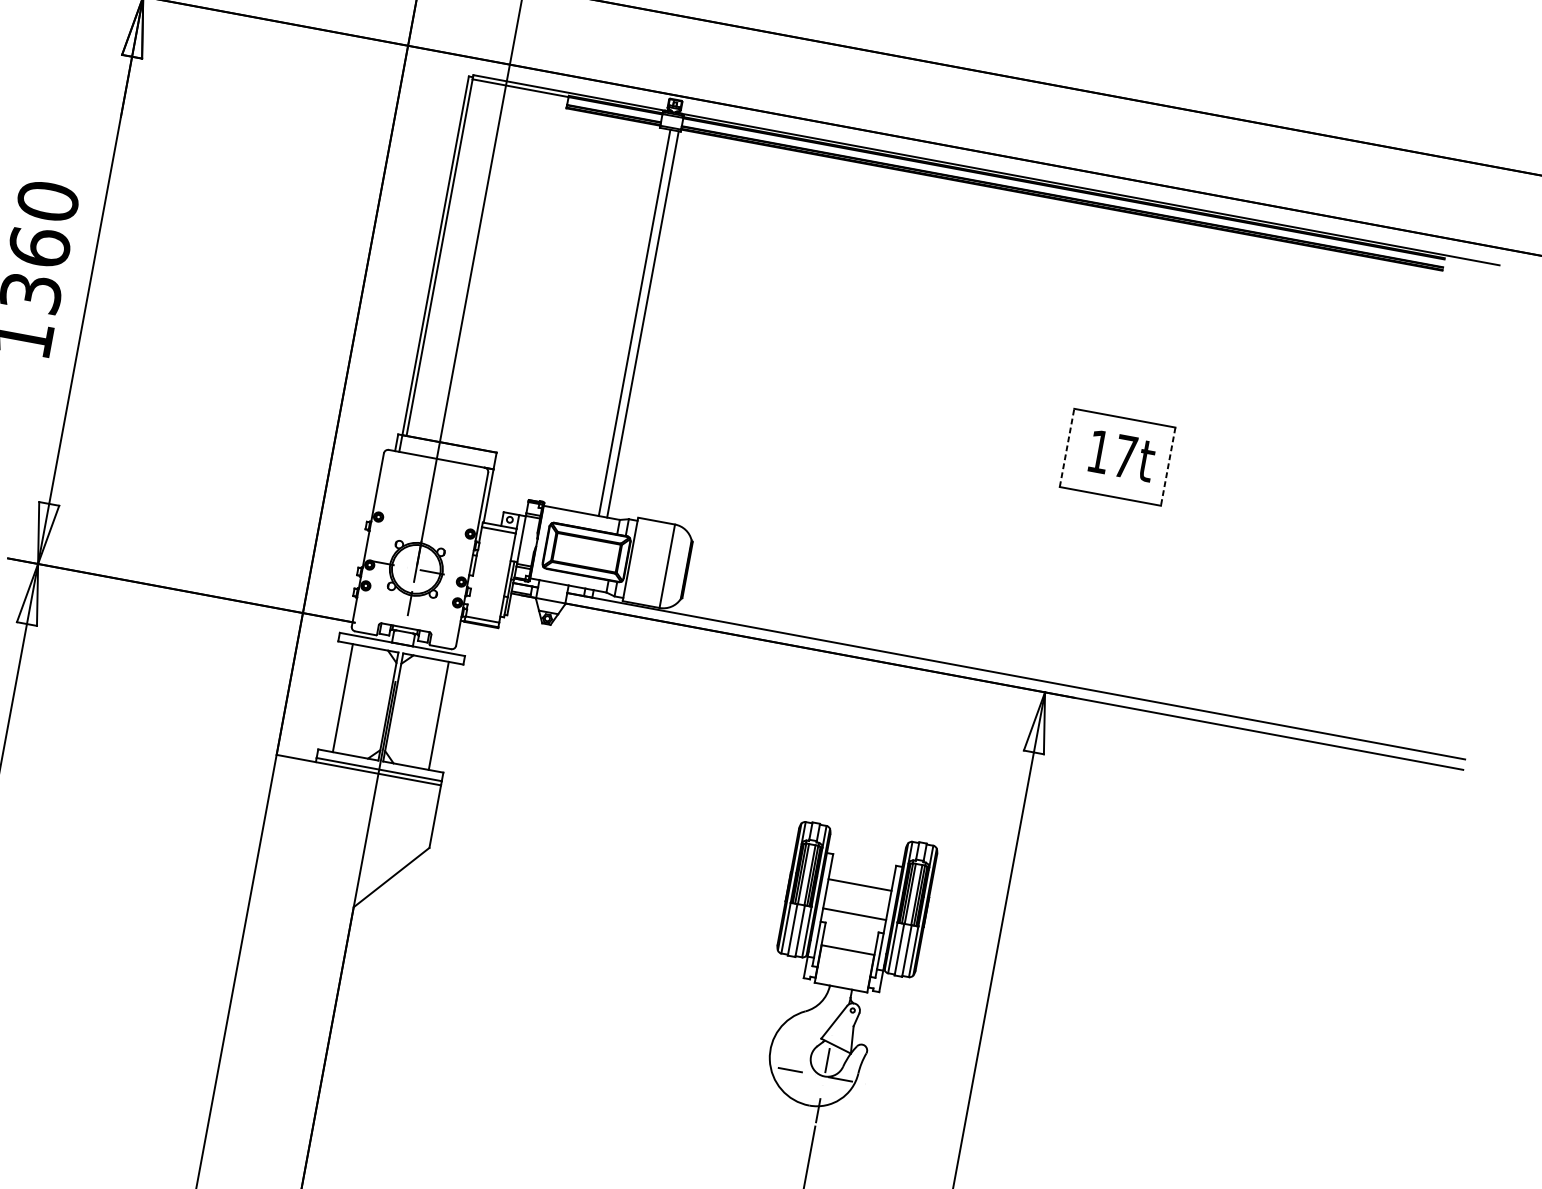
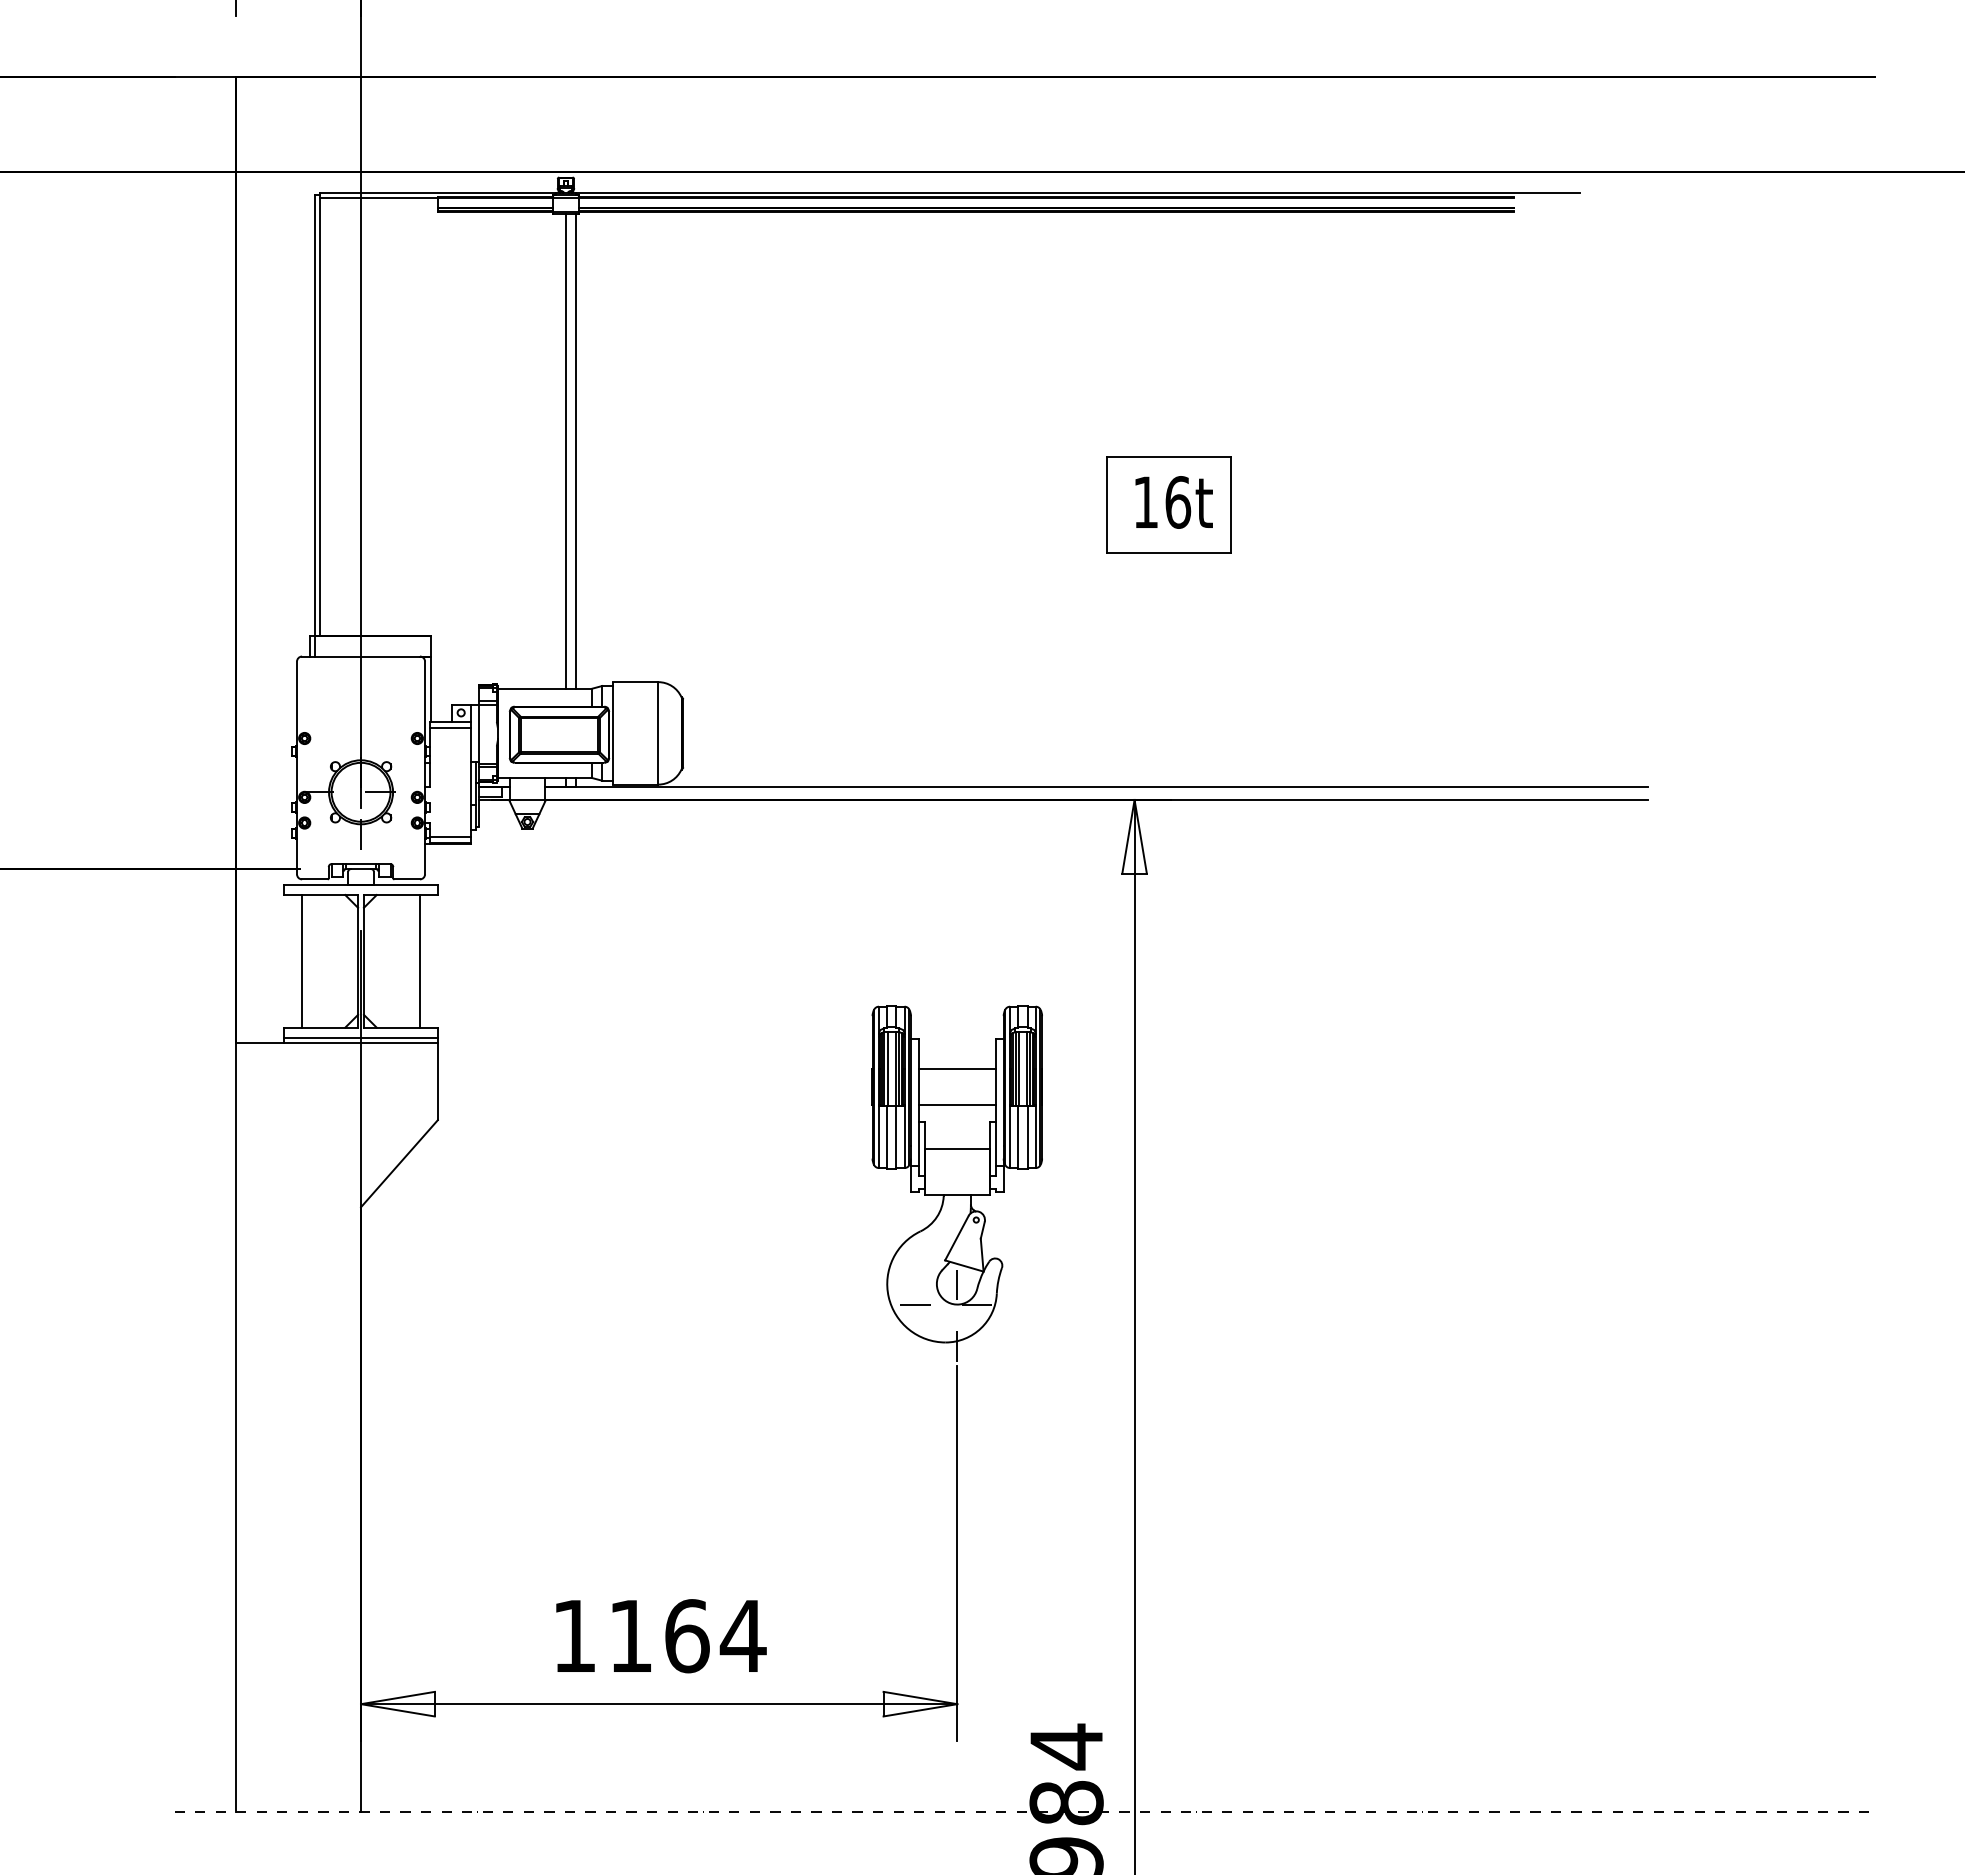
line: (1066, 447) -> (1106, 504), dashed -> solid
text: (1125, 456) -> (1178, 502), 17t -> 16t
line: (1168, 467) -> (1231, 505), dashed -> solid

